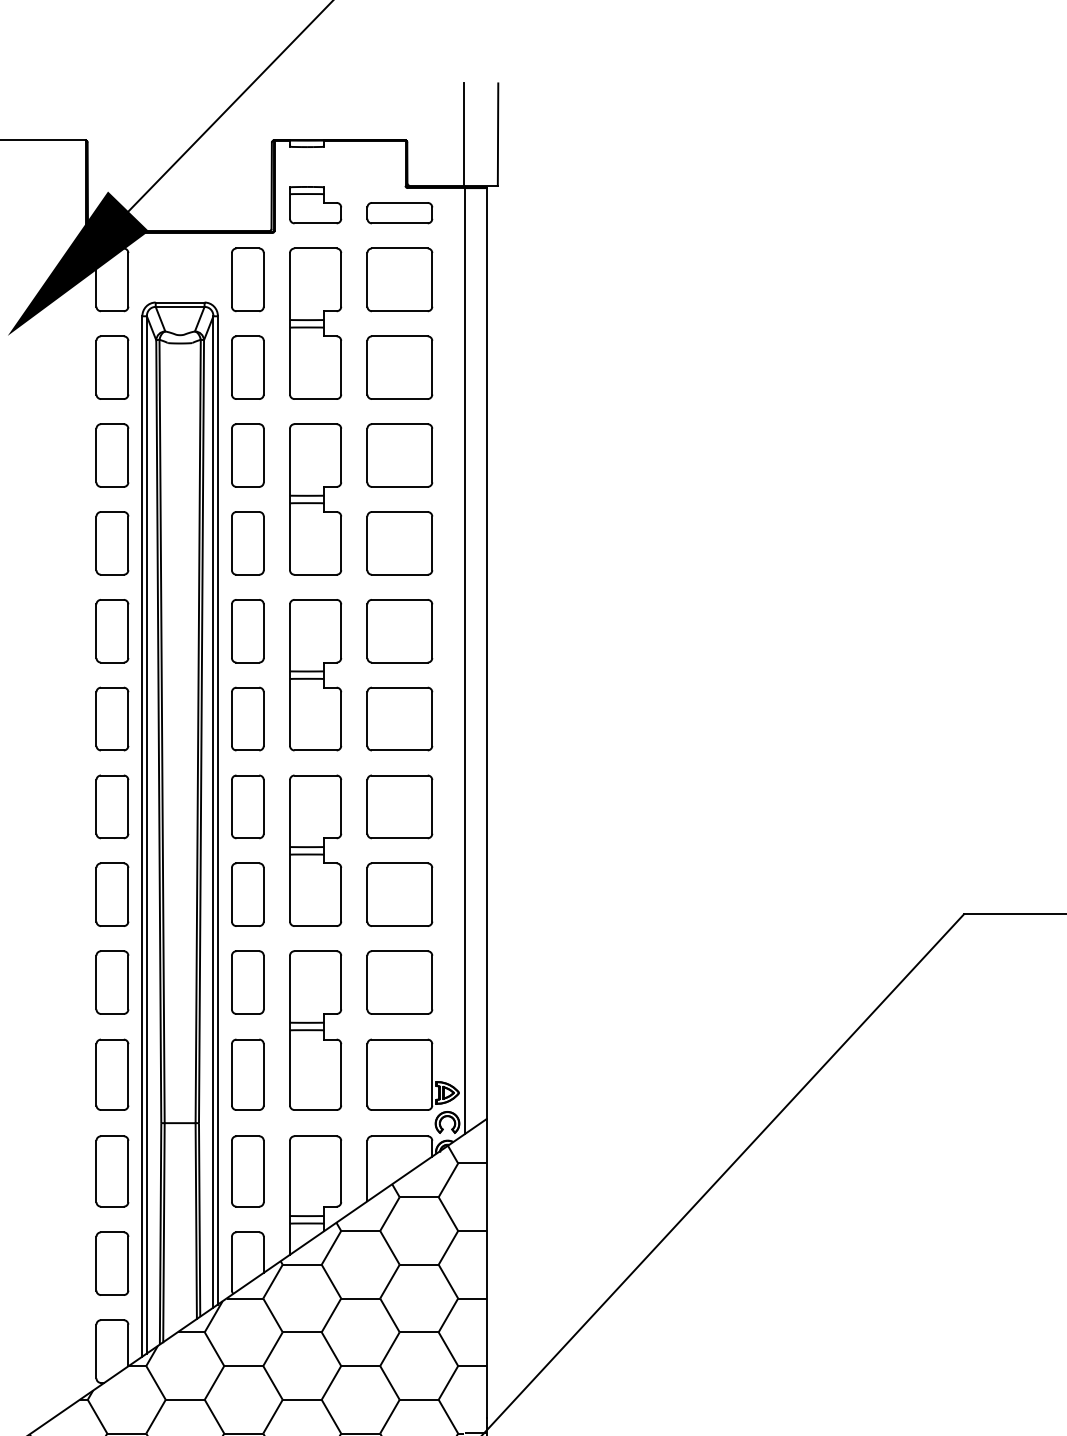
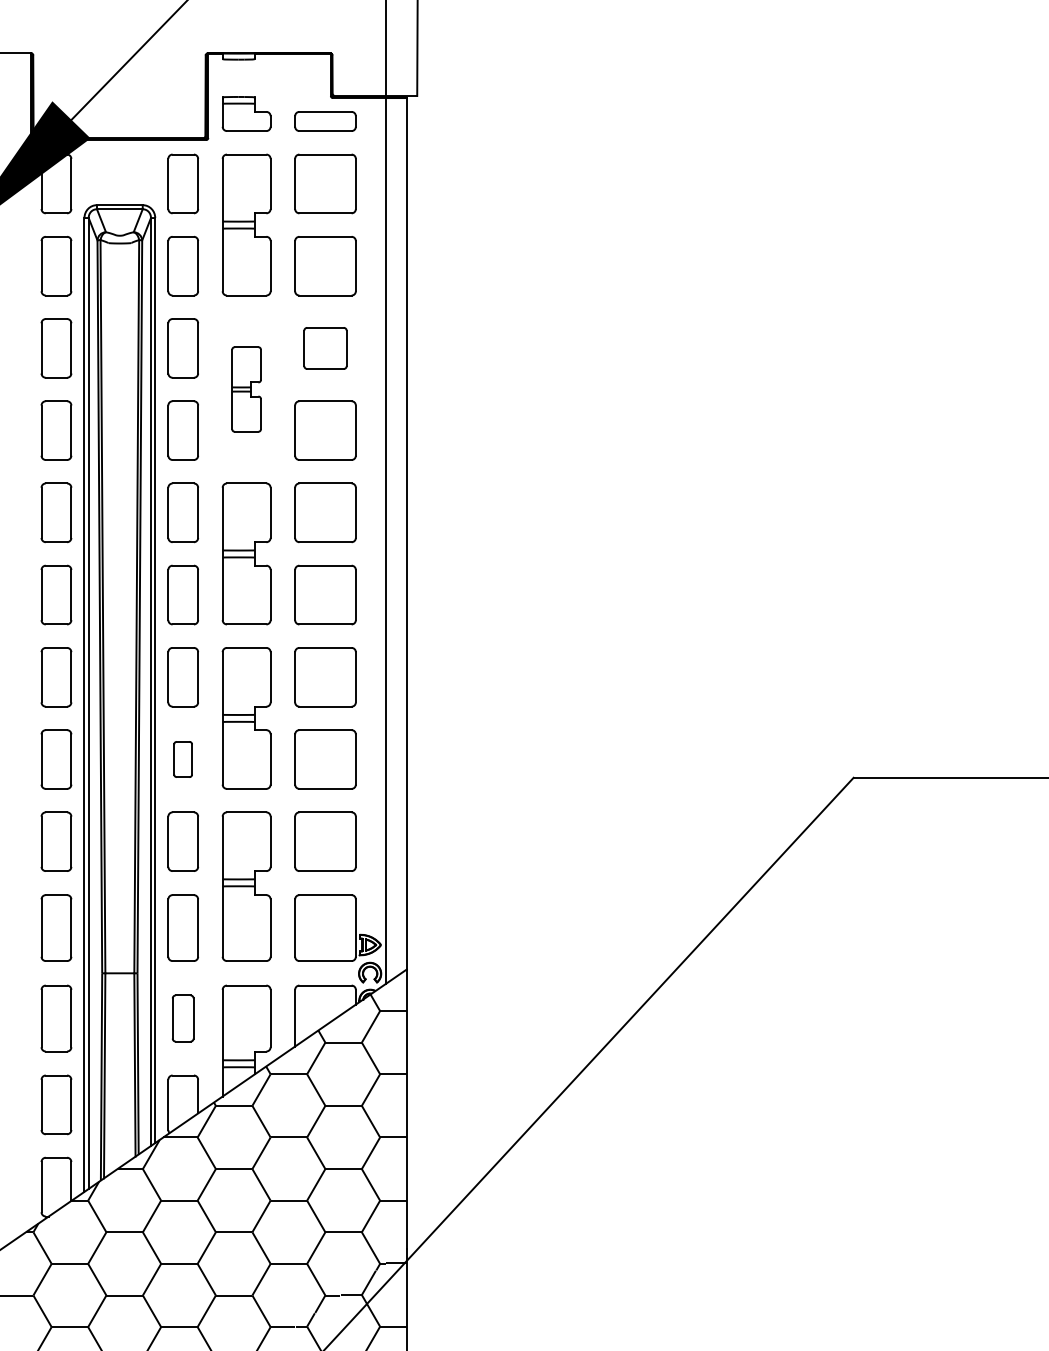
part: (399, 455) -> (325, 348), size x0.7
part: (315, 499) -> (246, 389), size x0.6
part: (247, 894) -> (182, 759), size x0.6
part: (247, 1171) -> (182, 1018), size x0.7

